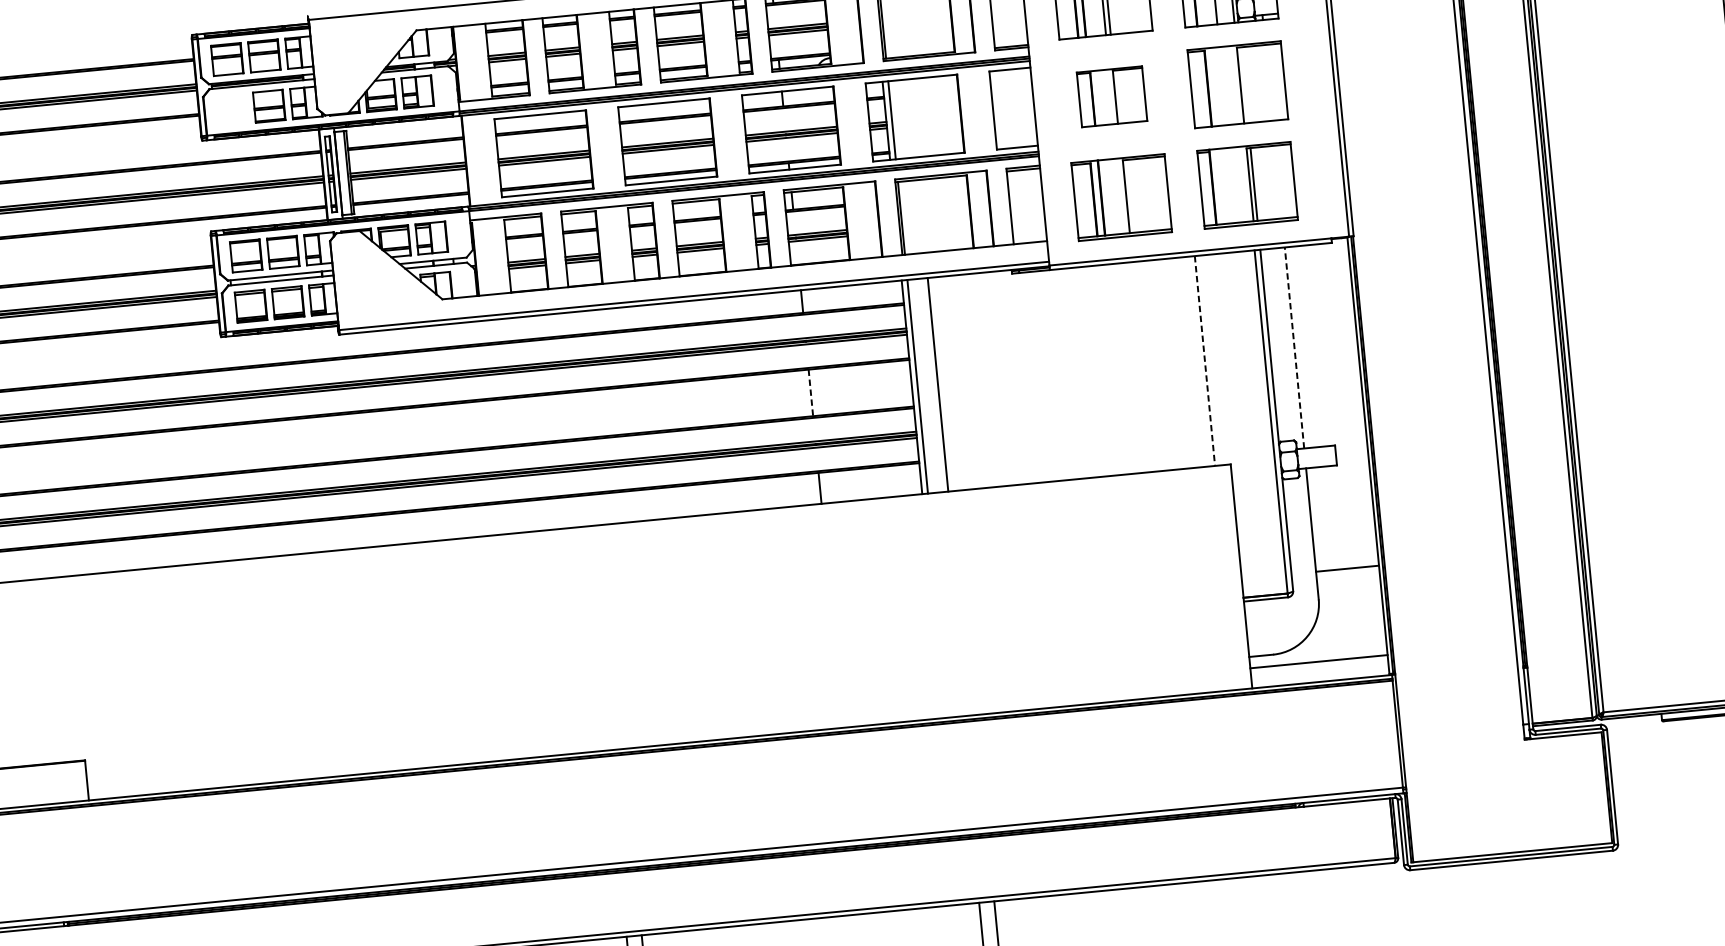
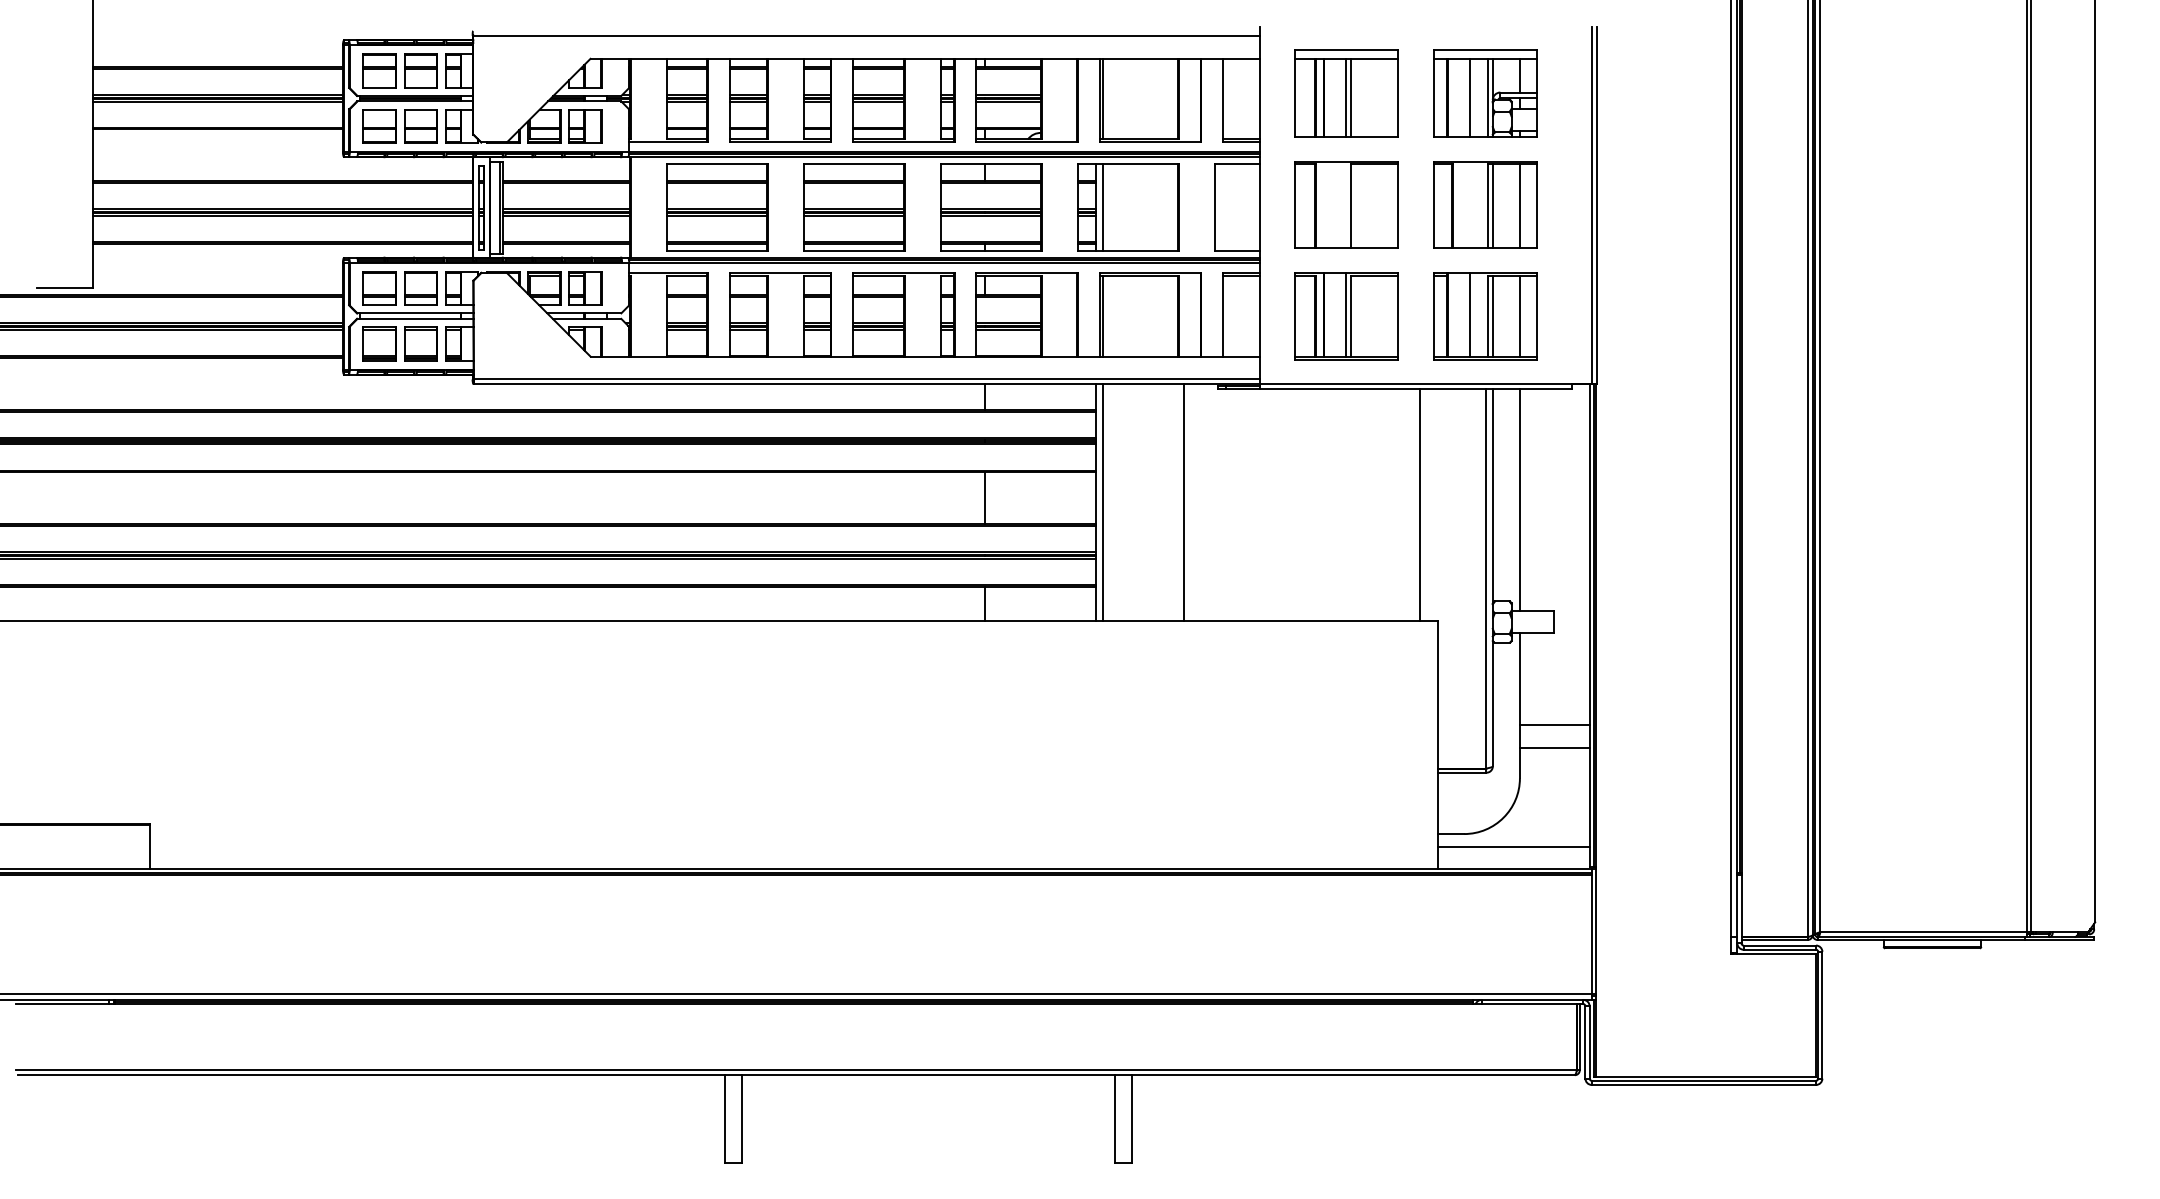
line: (1268, 82) -> (1519, 206), added
line: (1244, 85) -> (1492, 206), added
part: (1112, 96) -> (1346, 204), size x1.43
part: (231, 109) -> (379, 126), added
line: (1278, 182) -> (1519, 316), added
line: (1232, 184) -> (1469, 314), added
line: (1121, 195) -> (1346, 314), added
line: (1294, 347) -> (1519, 499), dashed -> solid
line: (1205, 361) -> (1420, 505), dashed -> solid
line: (938, 384) -> (1184, 502), moved
line: (810, 393) -> (984, 498), dashed -> solid
line: (1345, 548) -> (1554, 725), added

